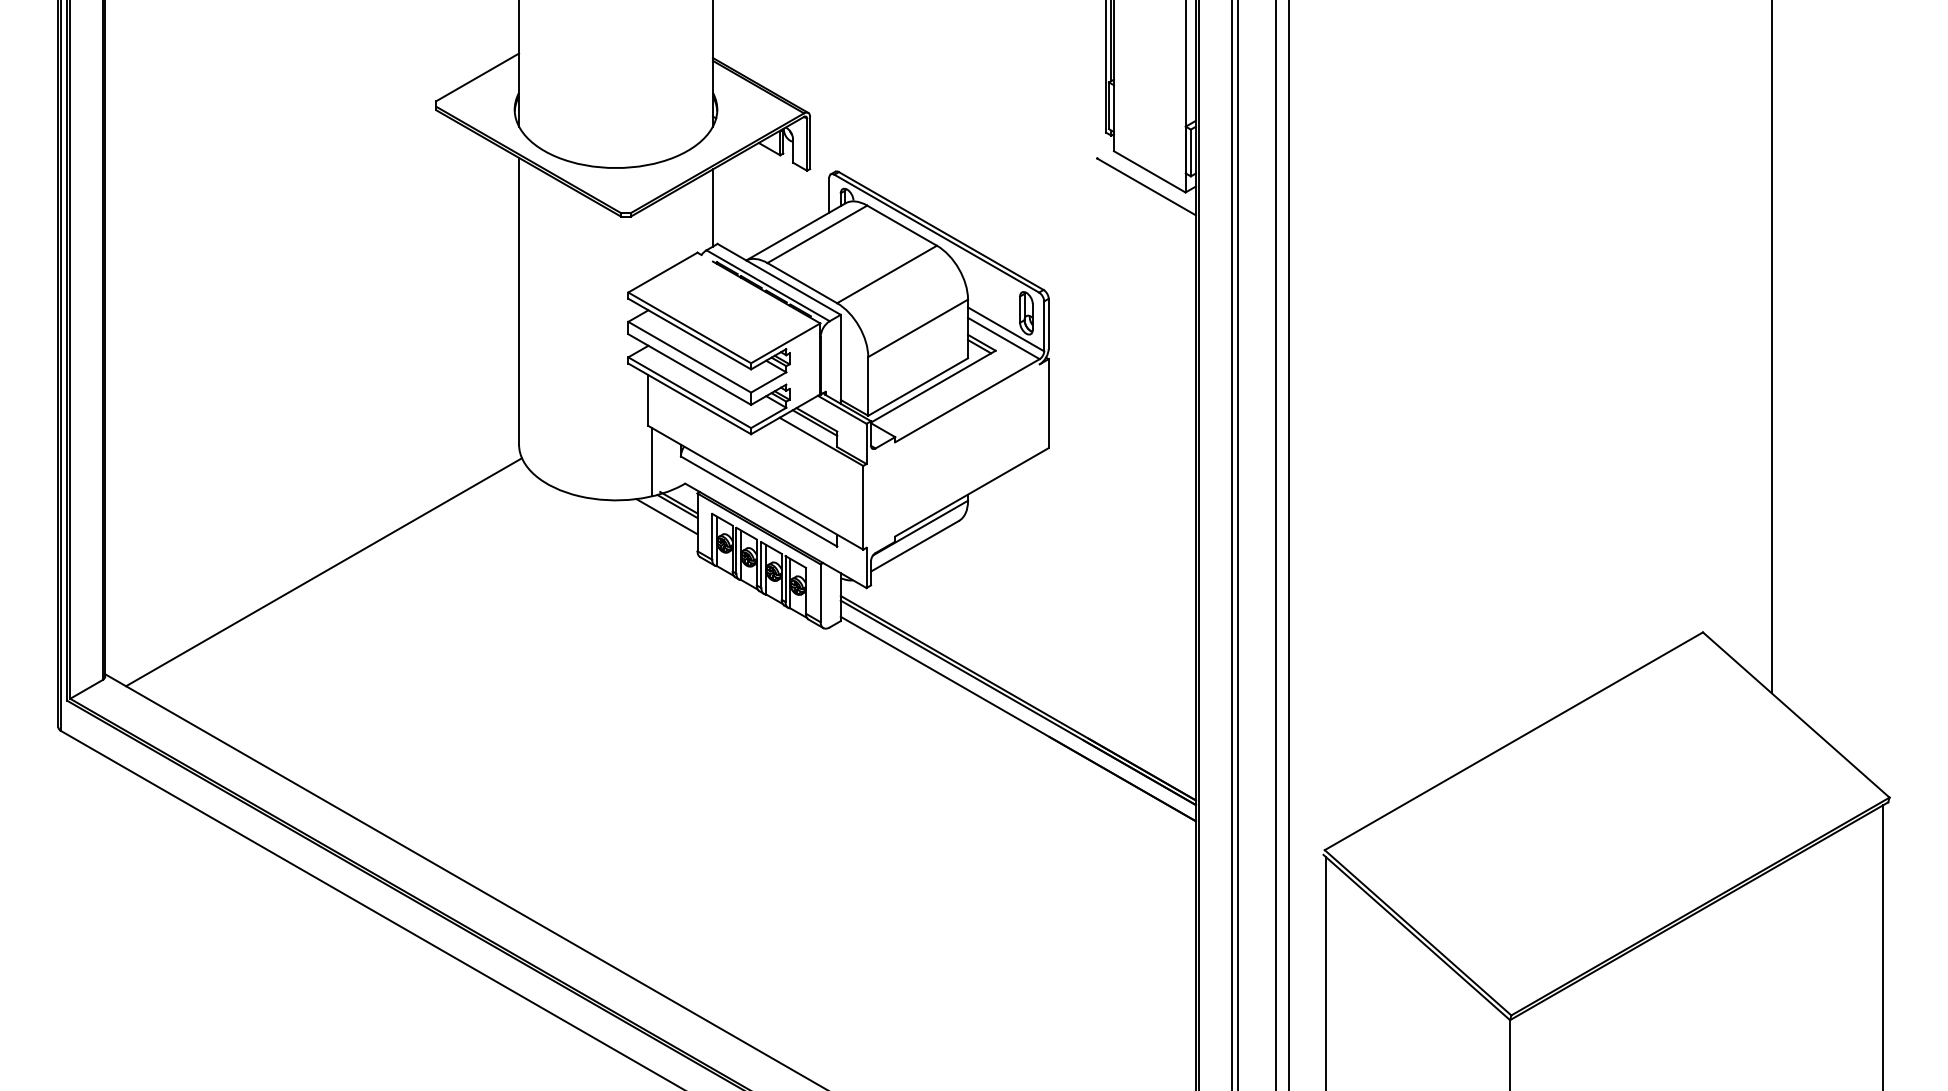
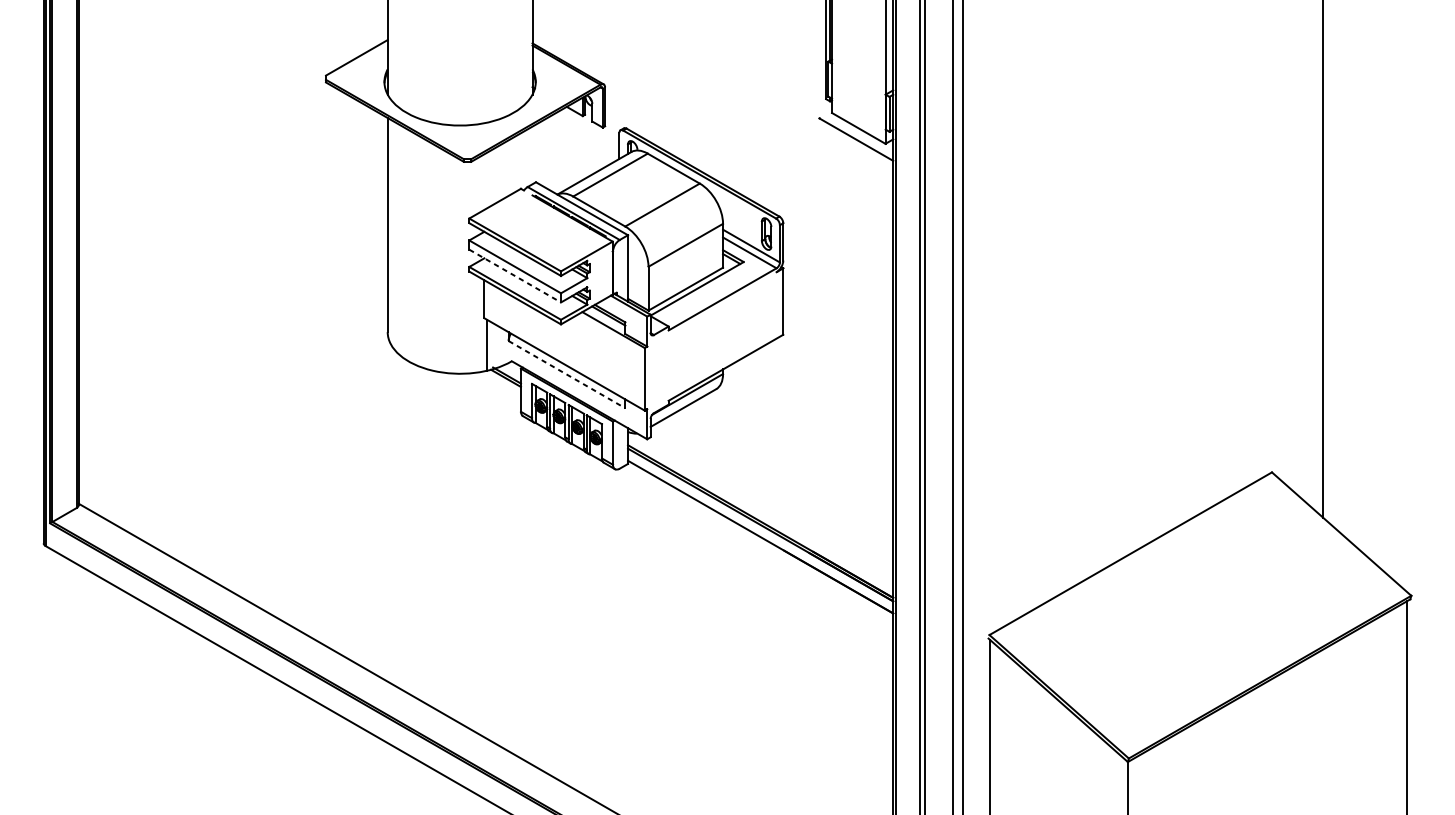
line: (712, 207) -> (532, 155), removed
line: (689, 369) -> (515, 276), solid -> dashed
line: (759, 501) -> (567, 374), solid -> dashed
line: (666, 516) -> (497, 385), removed
line: (324, 572) -> (242, 427), removed

